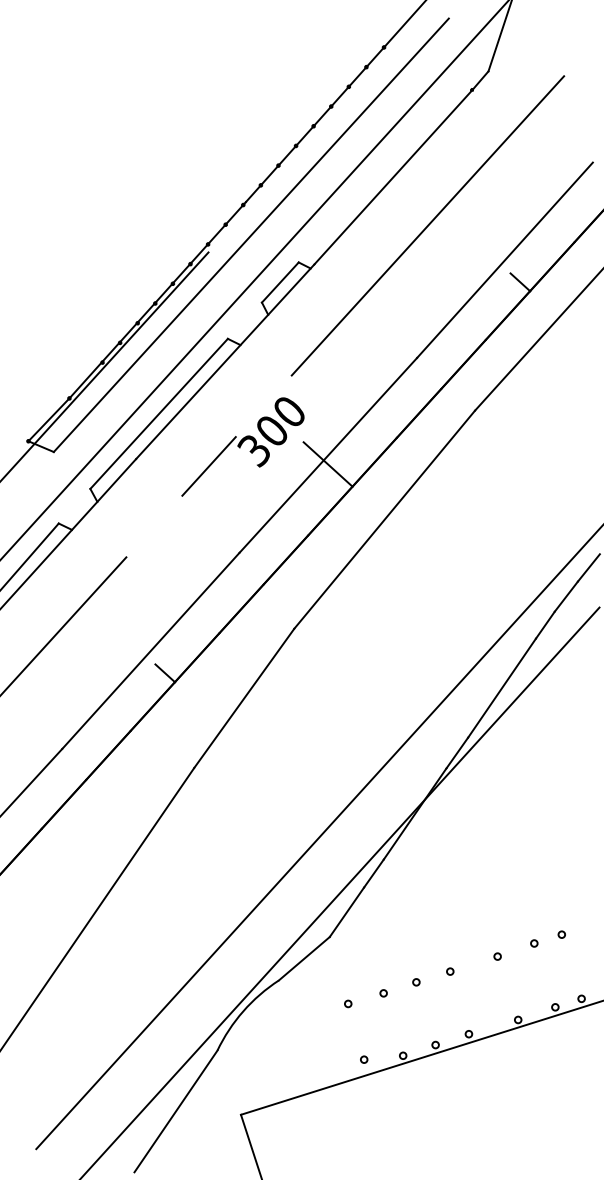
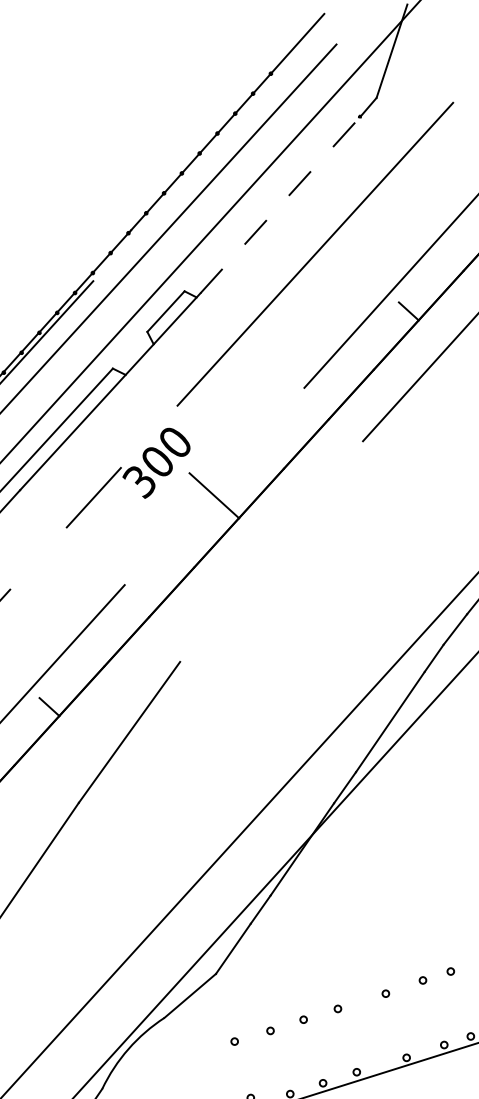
line: (393, 177) -> (280, 205), solid -> dashed
line: (328, 454) -> (214, 485), removed
line: (384, 519) -> (271, 551), removed

